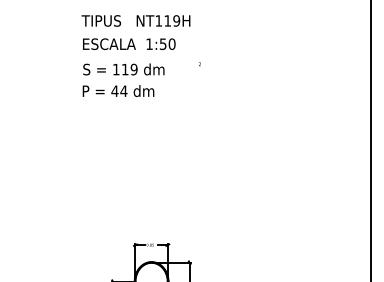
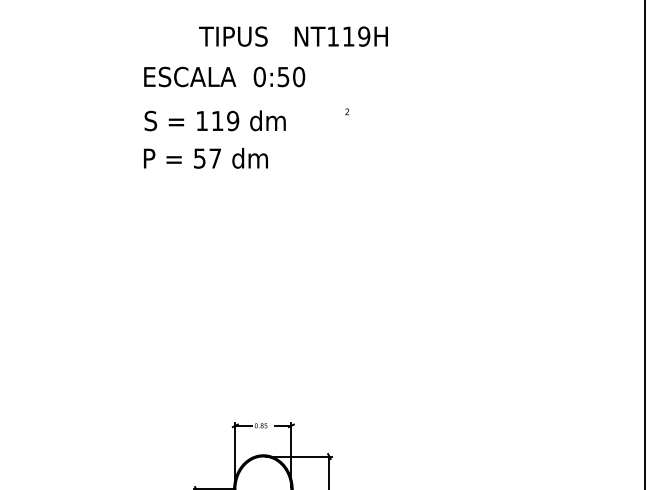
text: (135, 20) -> (292, 35), moved
text: (149, 44) -> (259, 77), 1:50 -> 0:50
text: (119, 91) -> (207, 159), 44 -> 57

